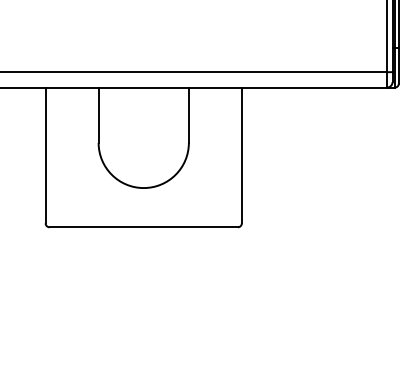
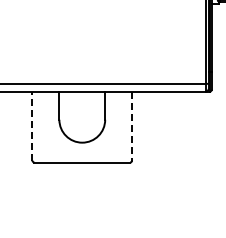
line: (45, 154) -> (32, 125), solid -> dashed
line: (242, 156) -> (132, 126), solid -> dashed

